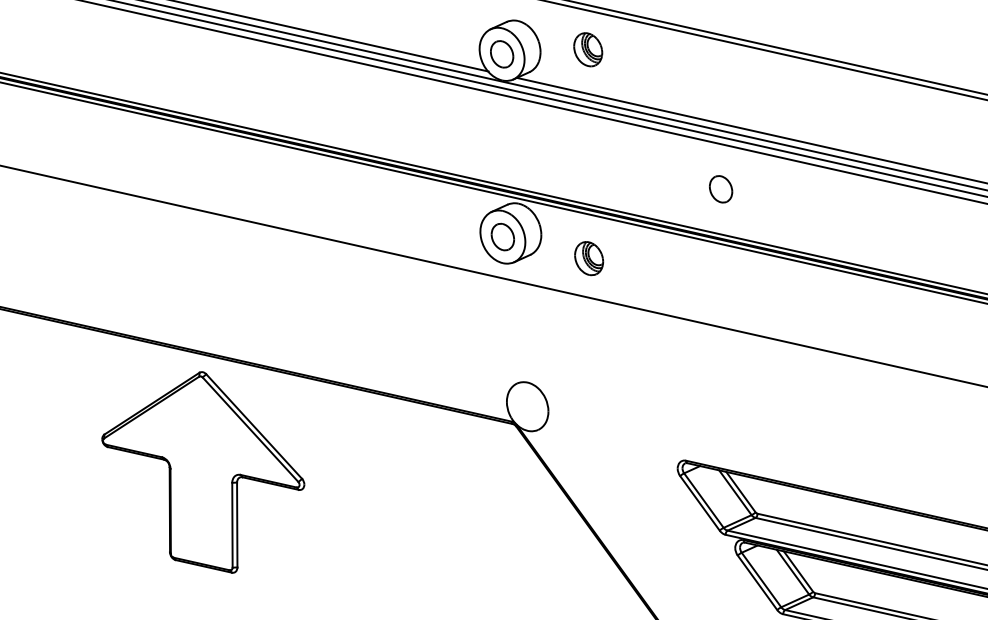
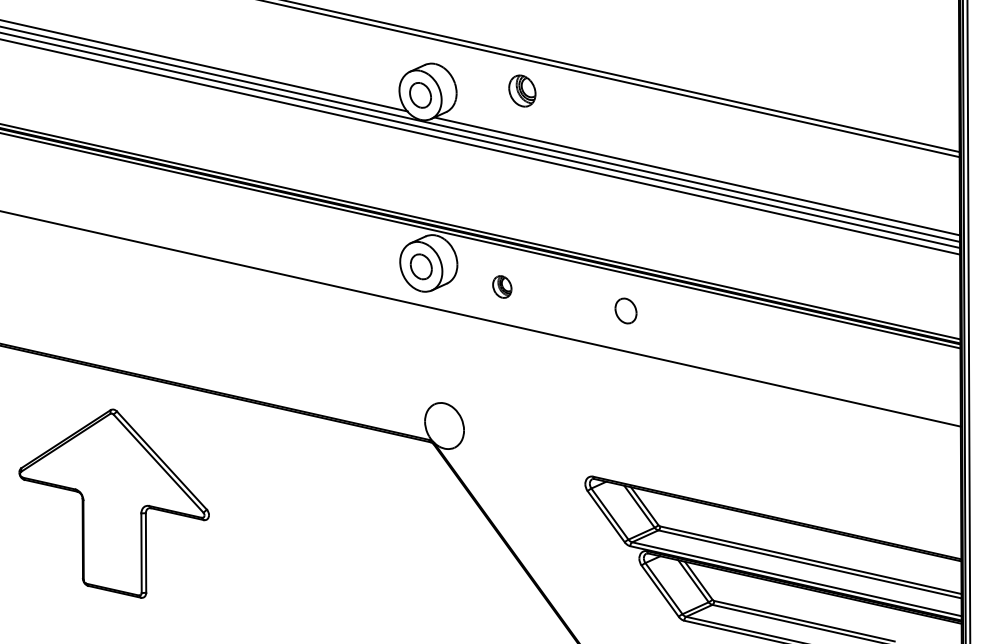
part: (588, 49) -> (522, 90), moved
part: (720, 188) -> (625, 310), moved
part: (589, 258) -> (502, 286), size x0.7
part: (202, 472) -> (113, 503), moved

